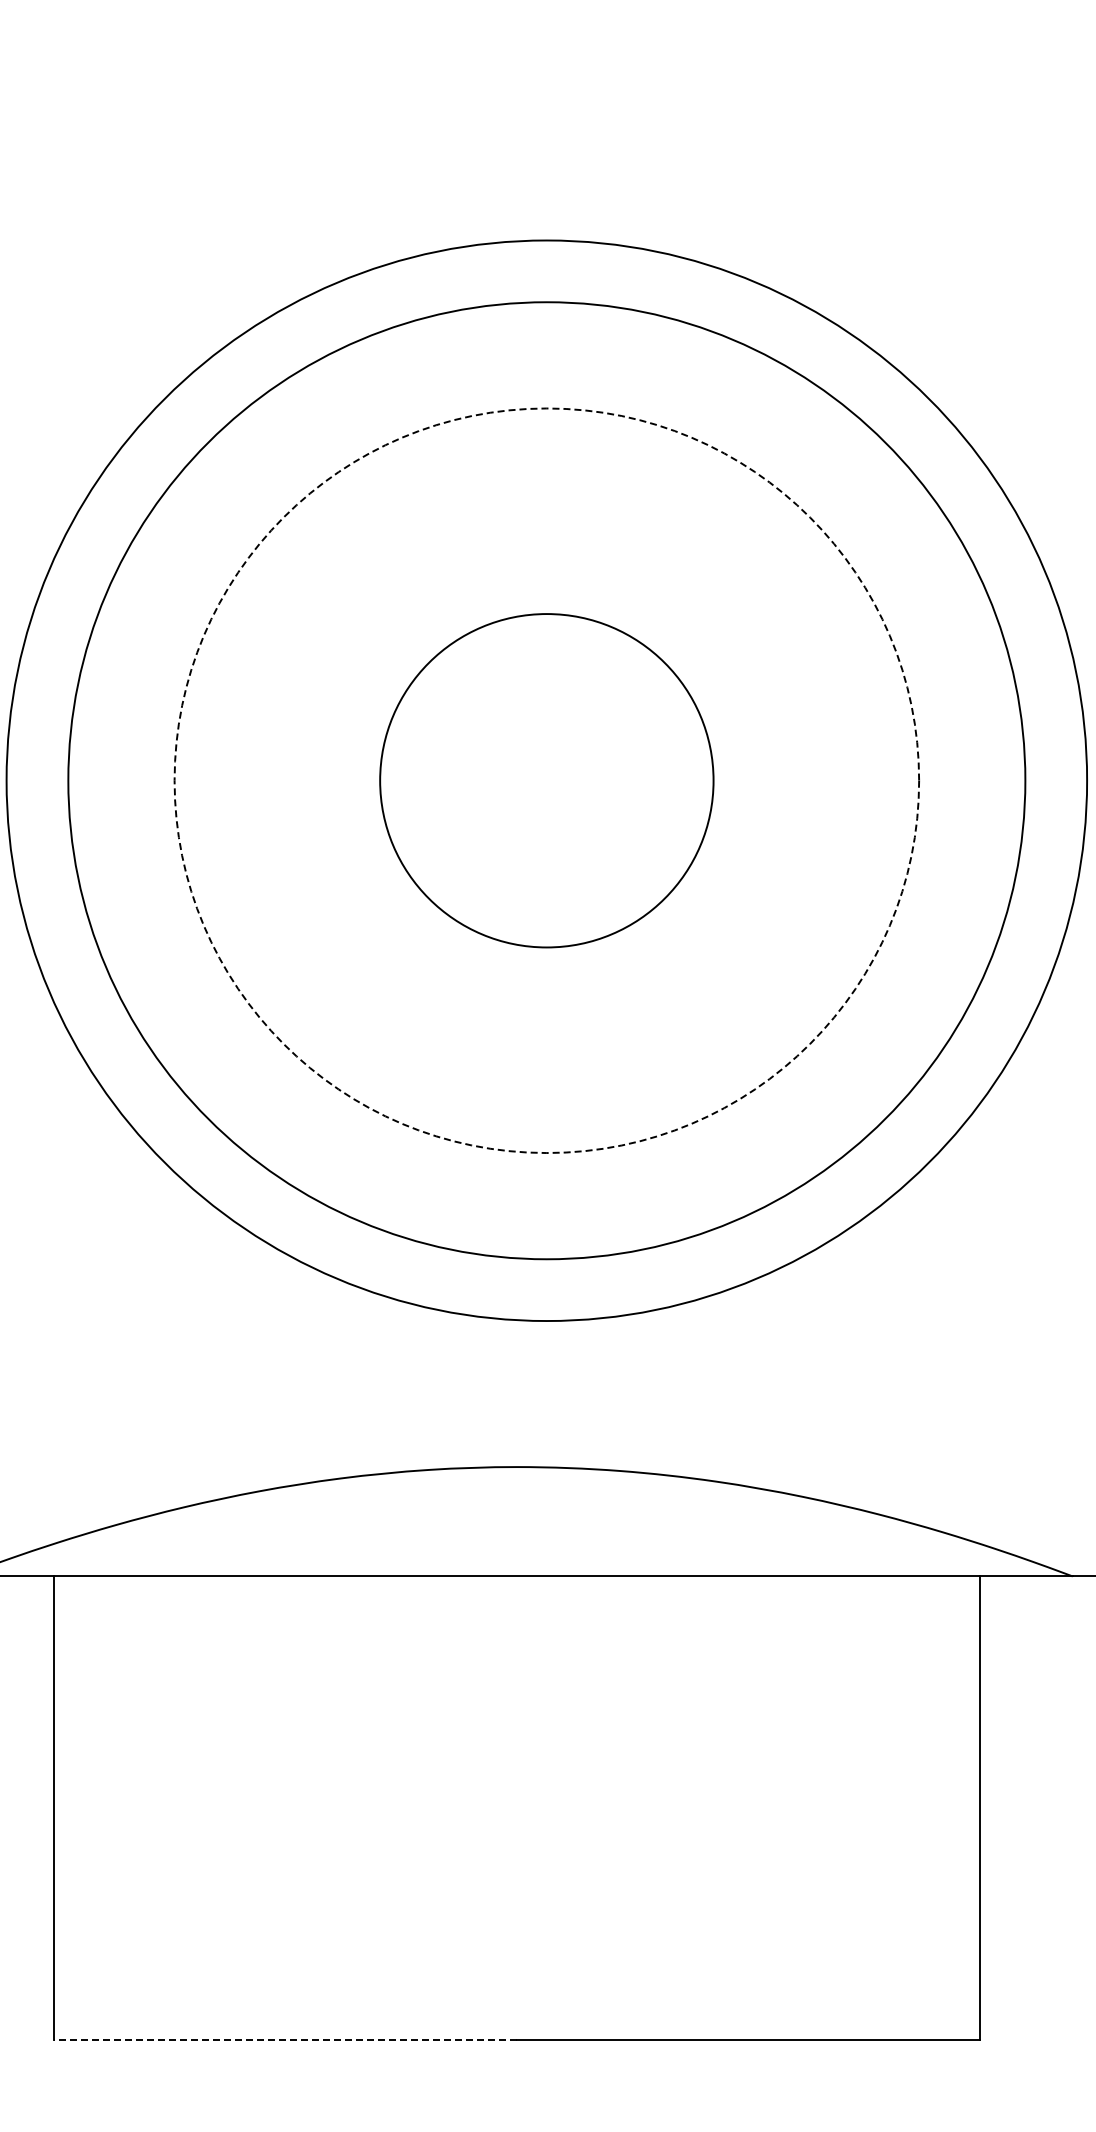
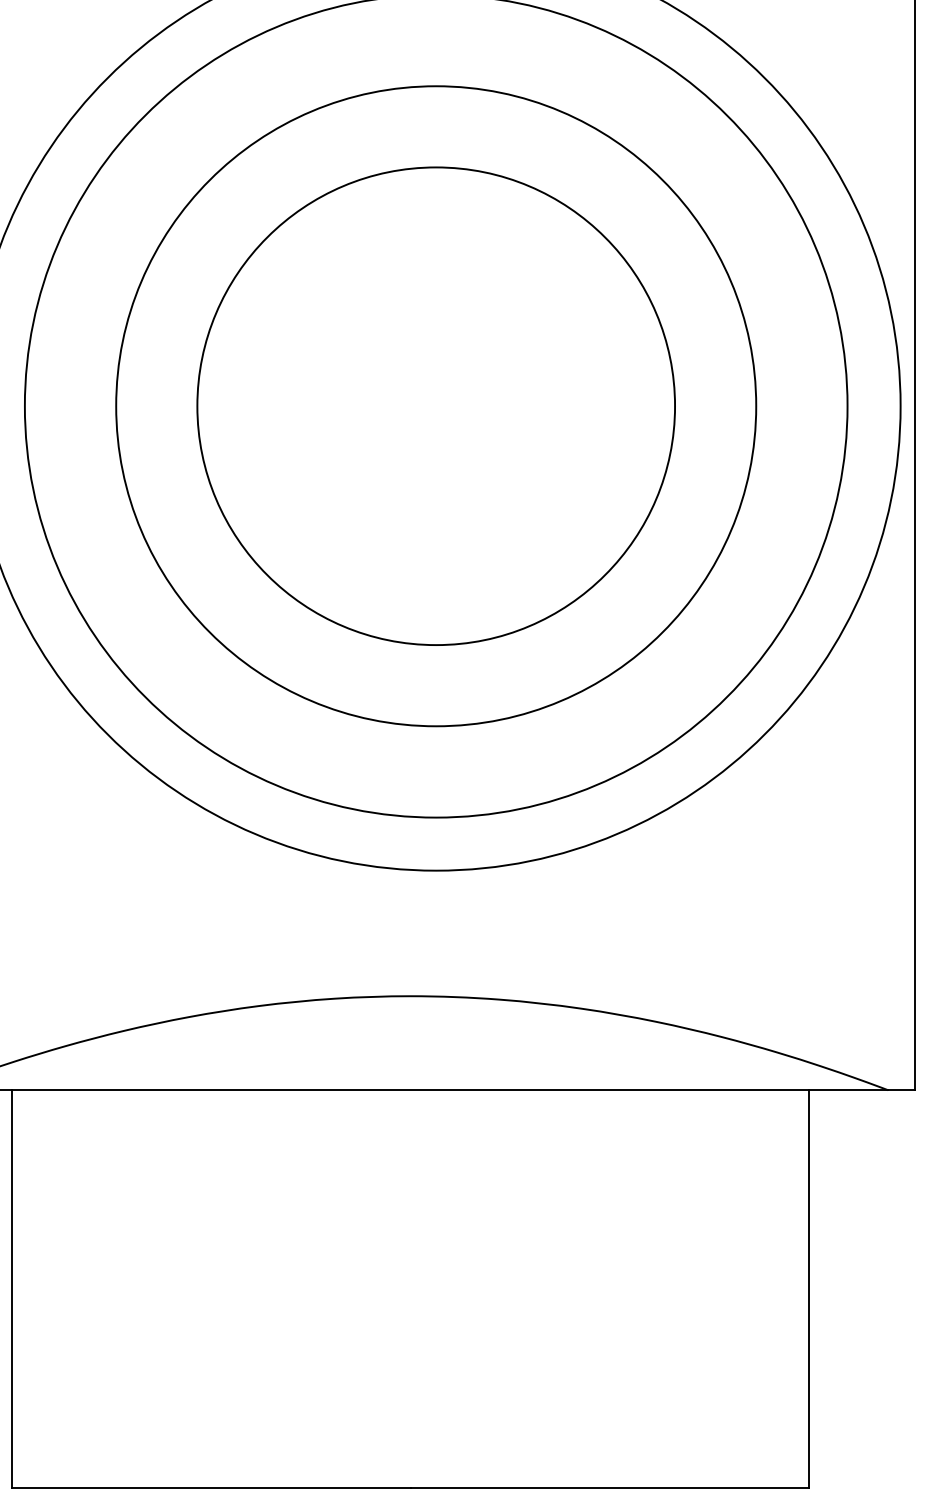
circle: (546, 780) -> (435, 406), dashed -> solid
circle: (546, 780) -> (435, 406), size x1.67
line: (285, 2039) -> (211, 1488), dashed -> solid

